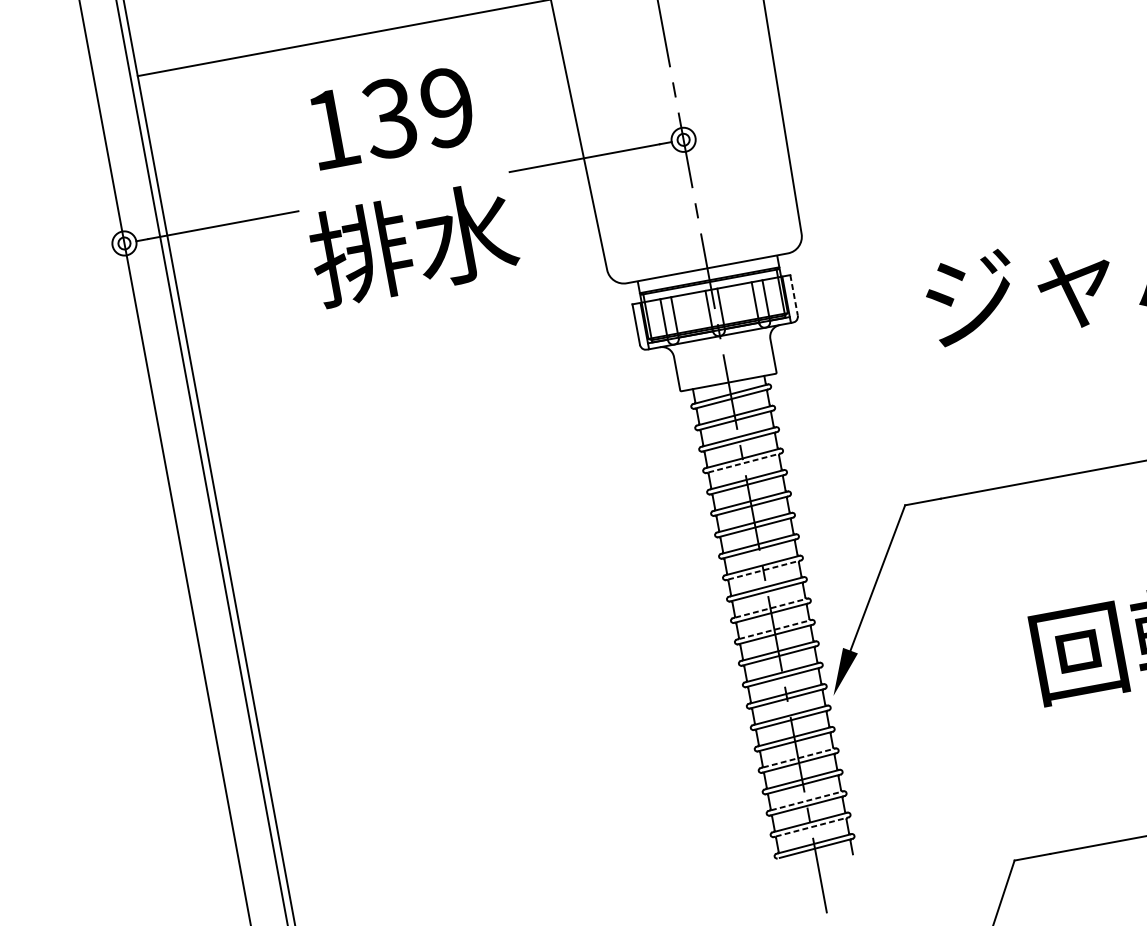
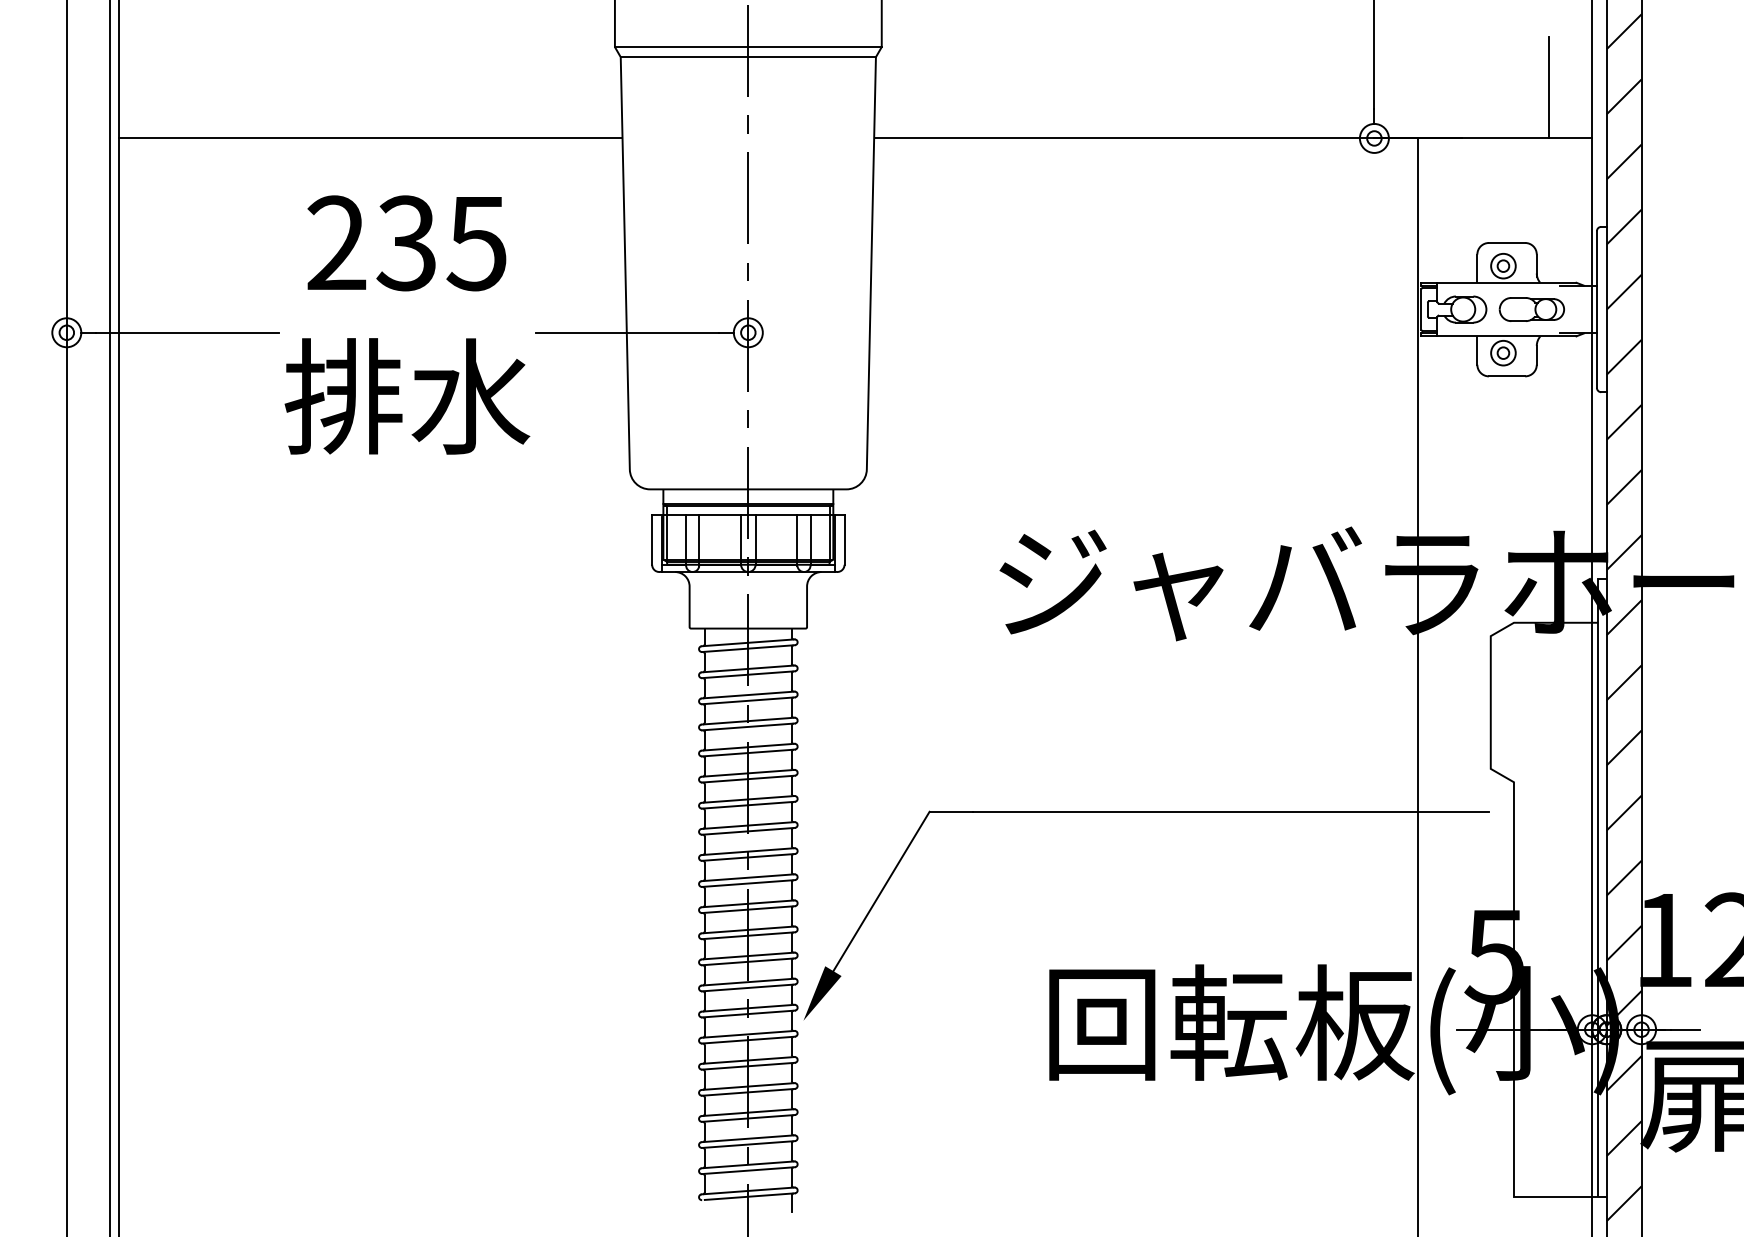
text: (389, 118) -> (406, 243), 139 -> 235
line: (794, 295) -> (844, 540), dashed -> solid
line: (743, 462) -> (748, 726), dashed -> solid
line: (763, 570) -> (748, 857), dashed -> solid
line: (770, 608) -> (748, 903), dashed -> solid
line: (774, 629) -> (748, 929), dashed -> solid
line: (798, 758) -> (748, 1086), dashed -> solid
line: (806, 800) -> (748, 1138), dashed -> solid
line: (811, 827) -> (748, 1170), dashed -> solid

